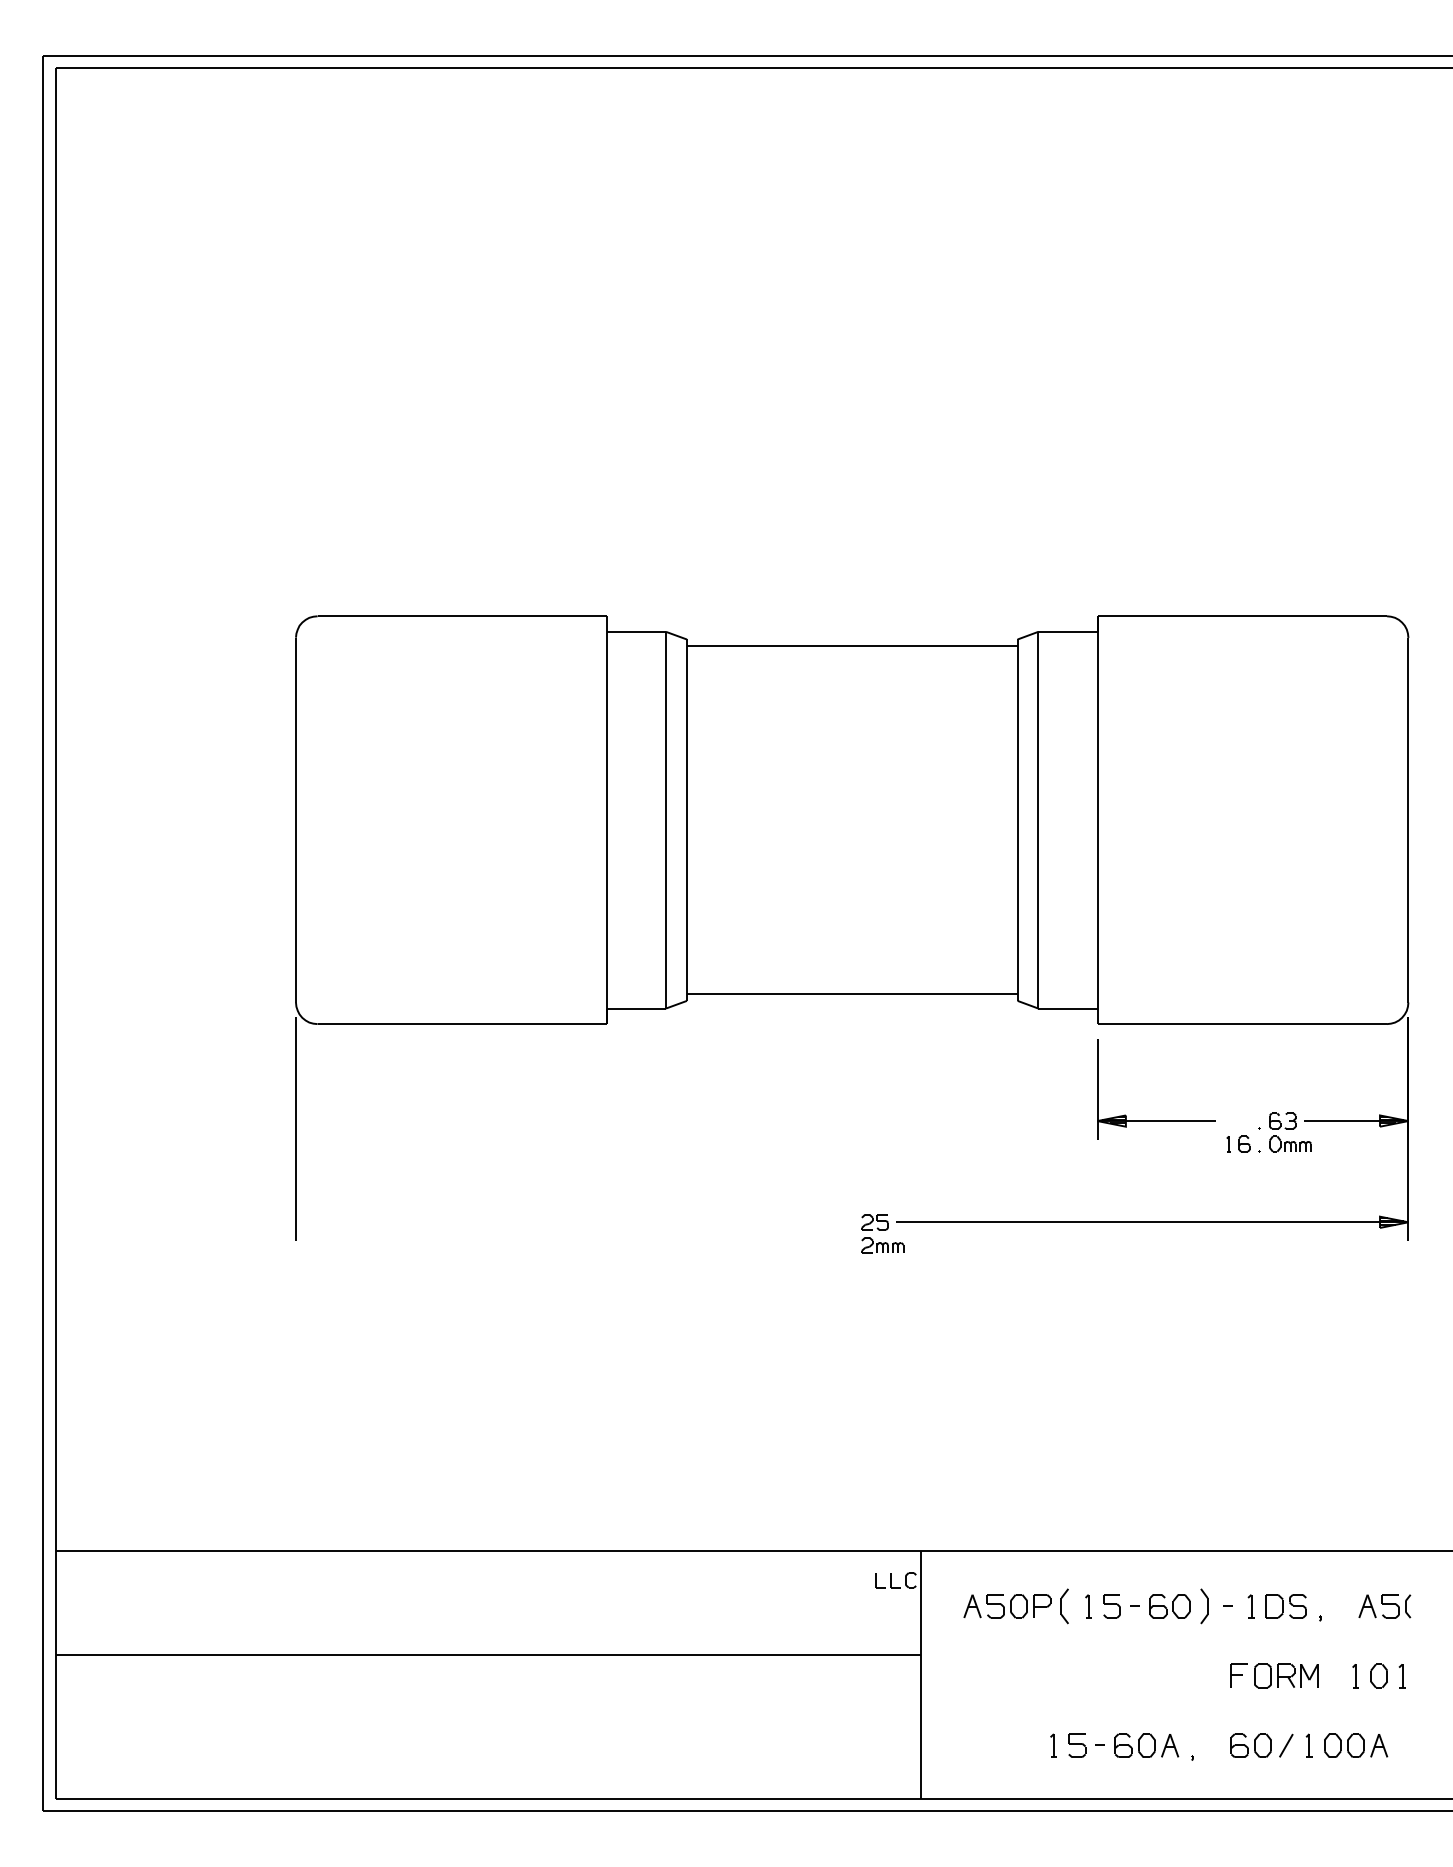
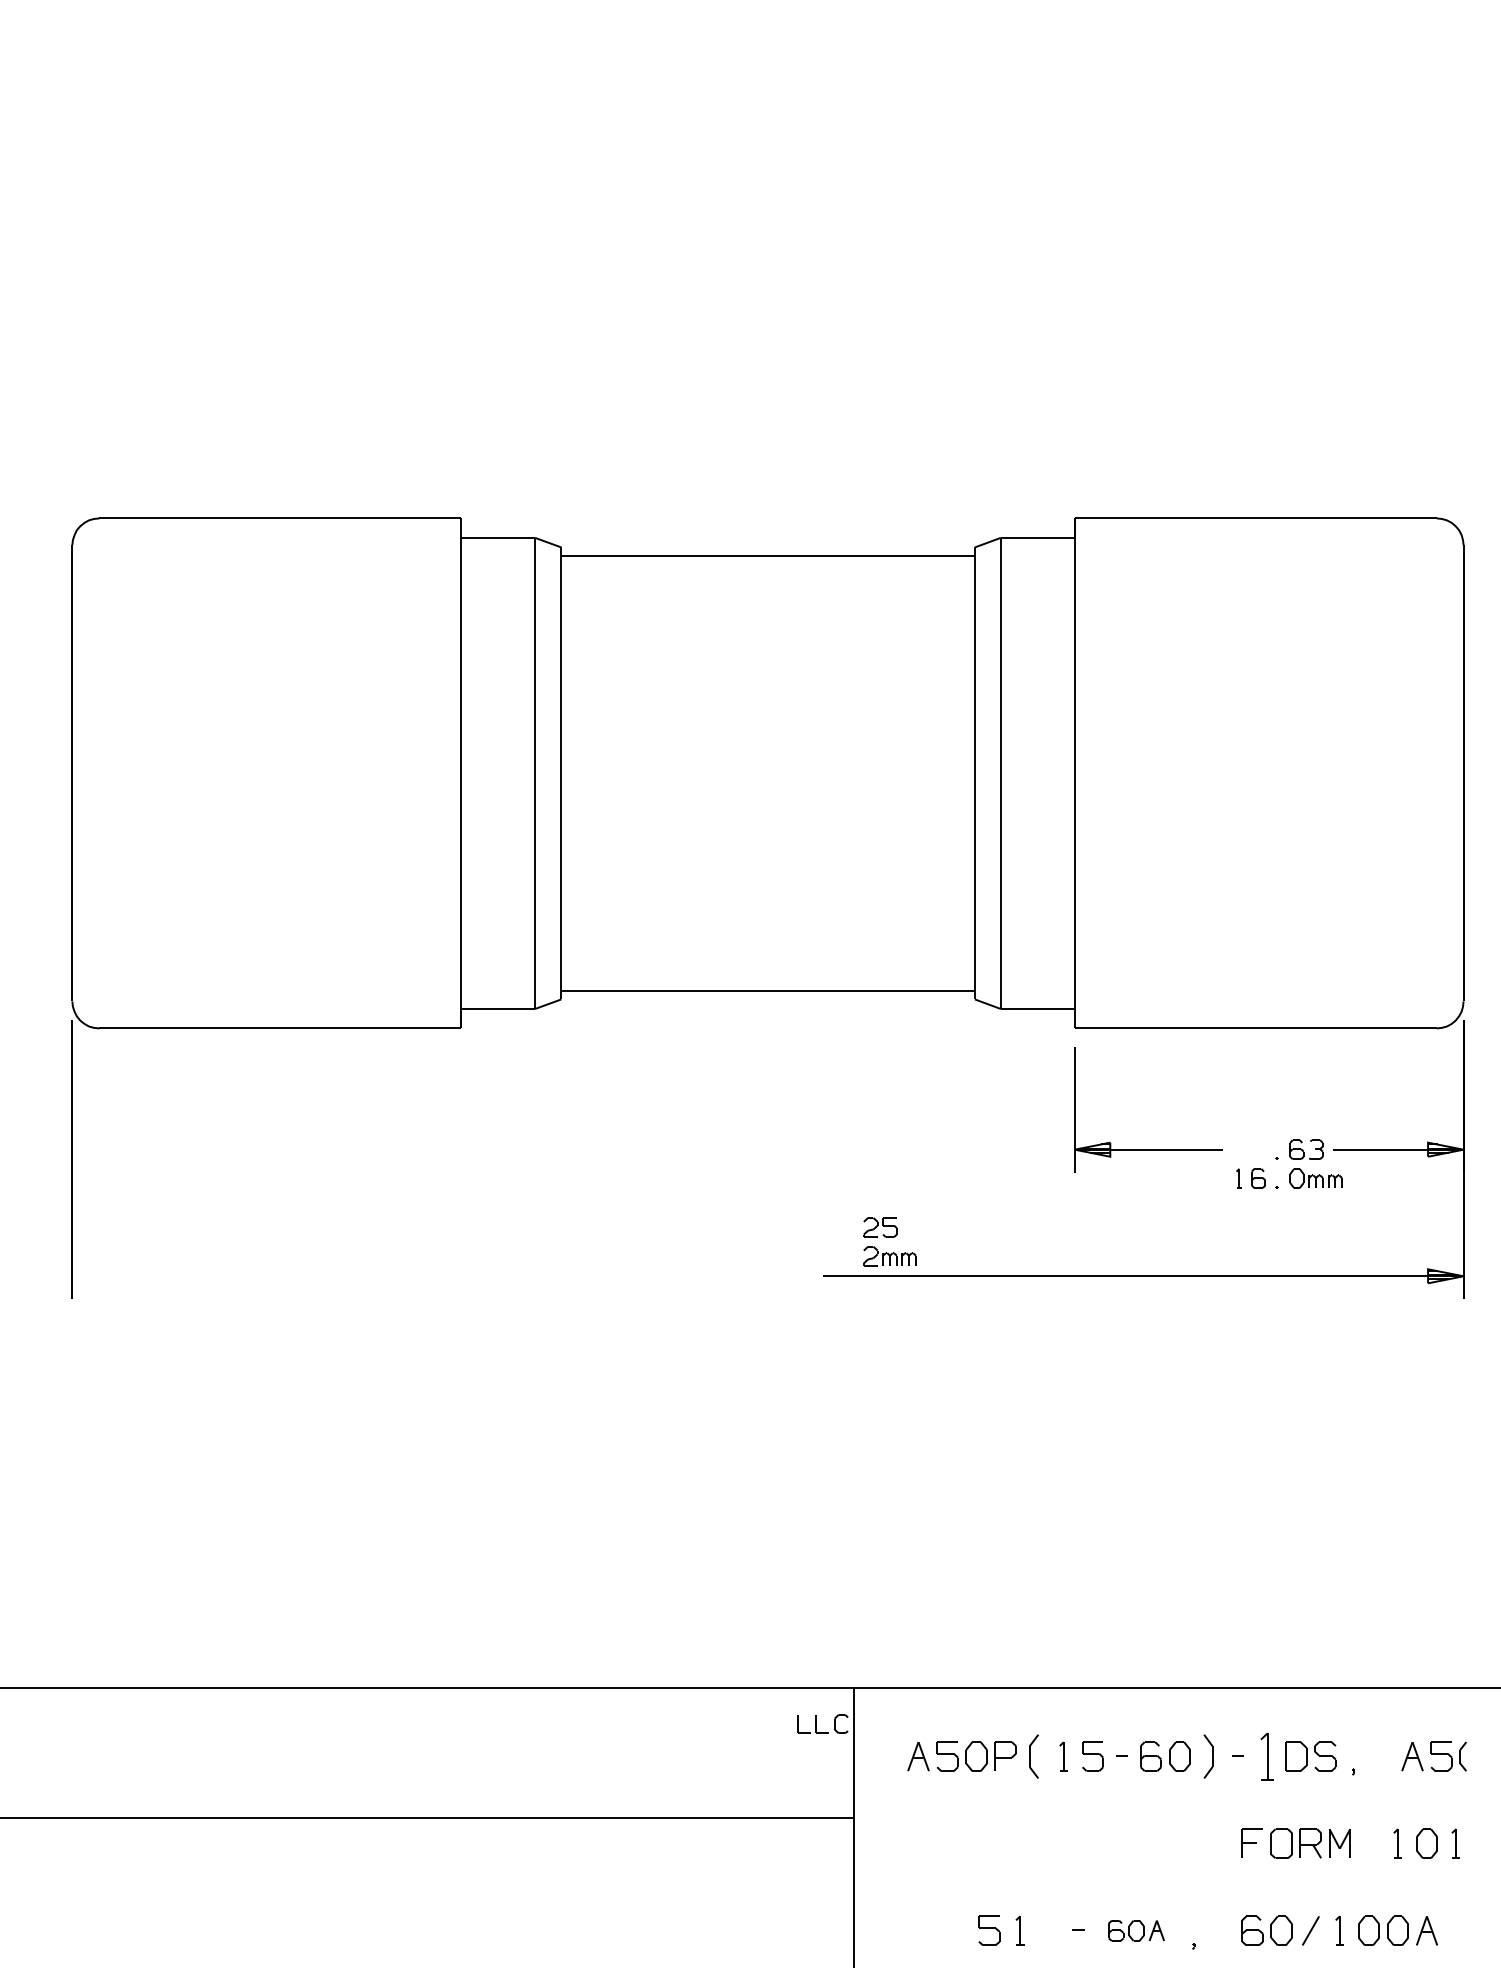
part: (882, 1233) -> (889, 1241), moved
part: (1250, 1606) -> (1266, 1756), size x1.6
part: (1077, 1745) -> (989, 1930), moved
part: (1146, 1745) -> (1136, 1930), size x0.7

